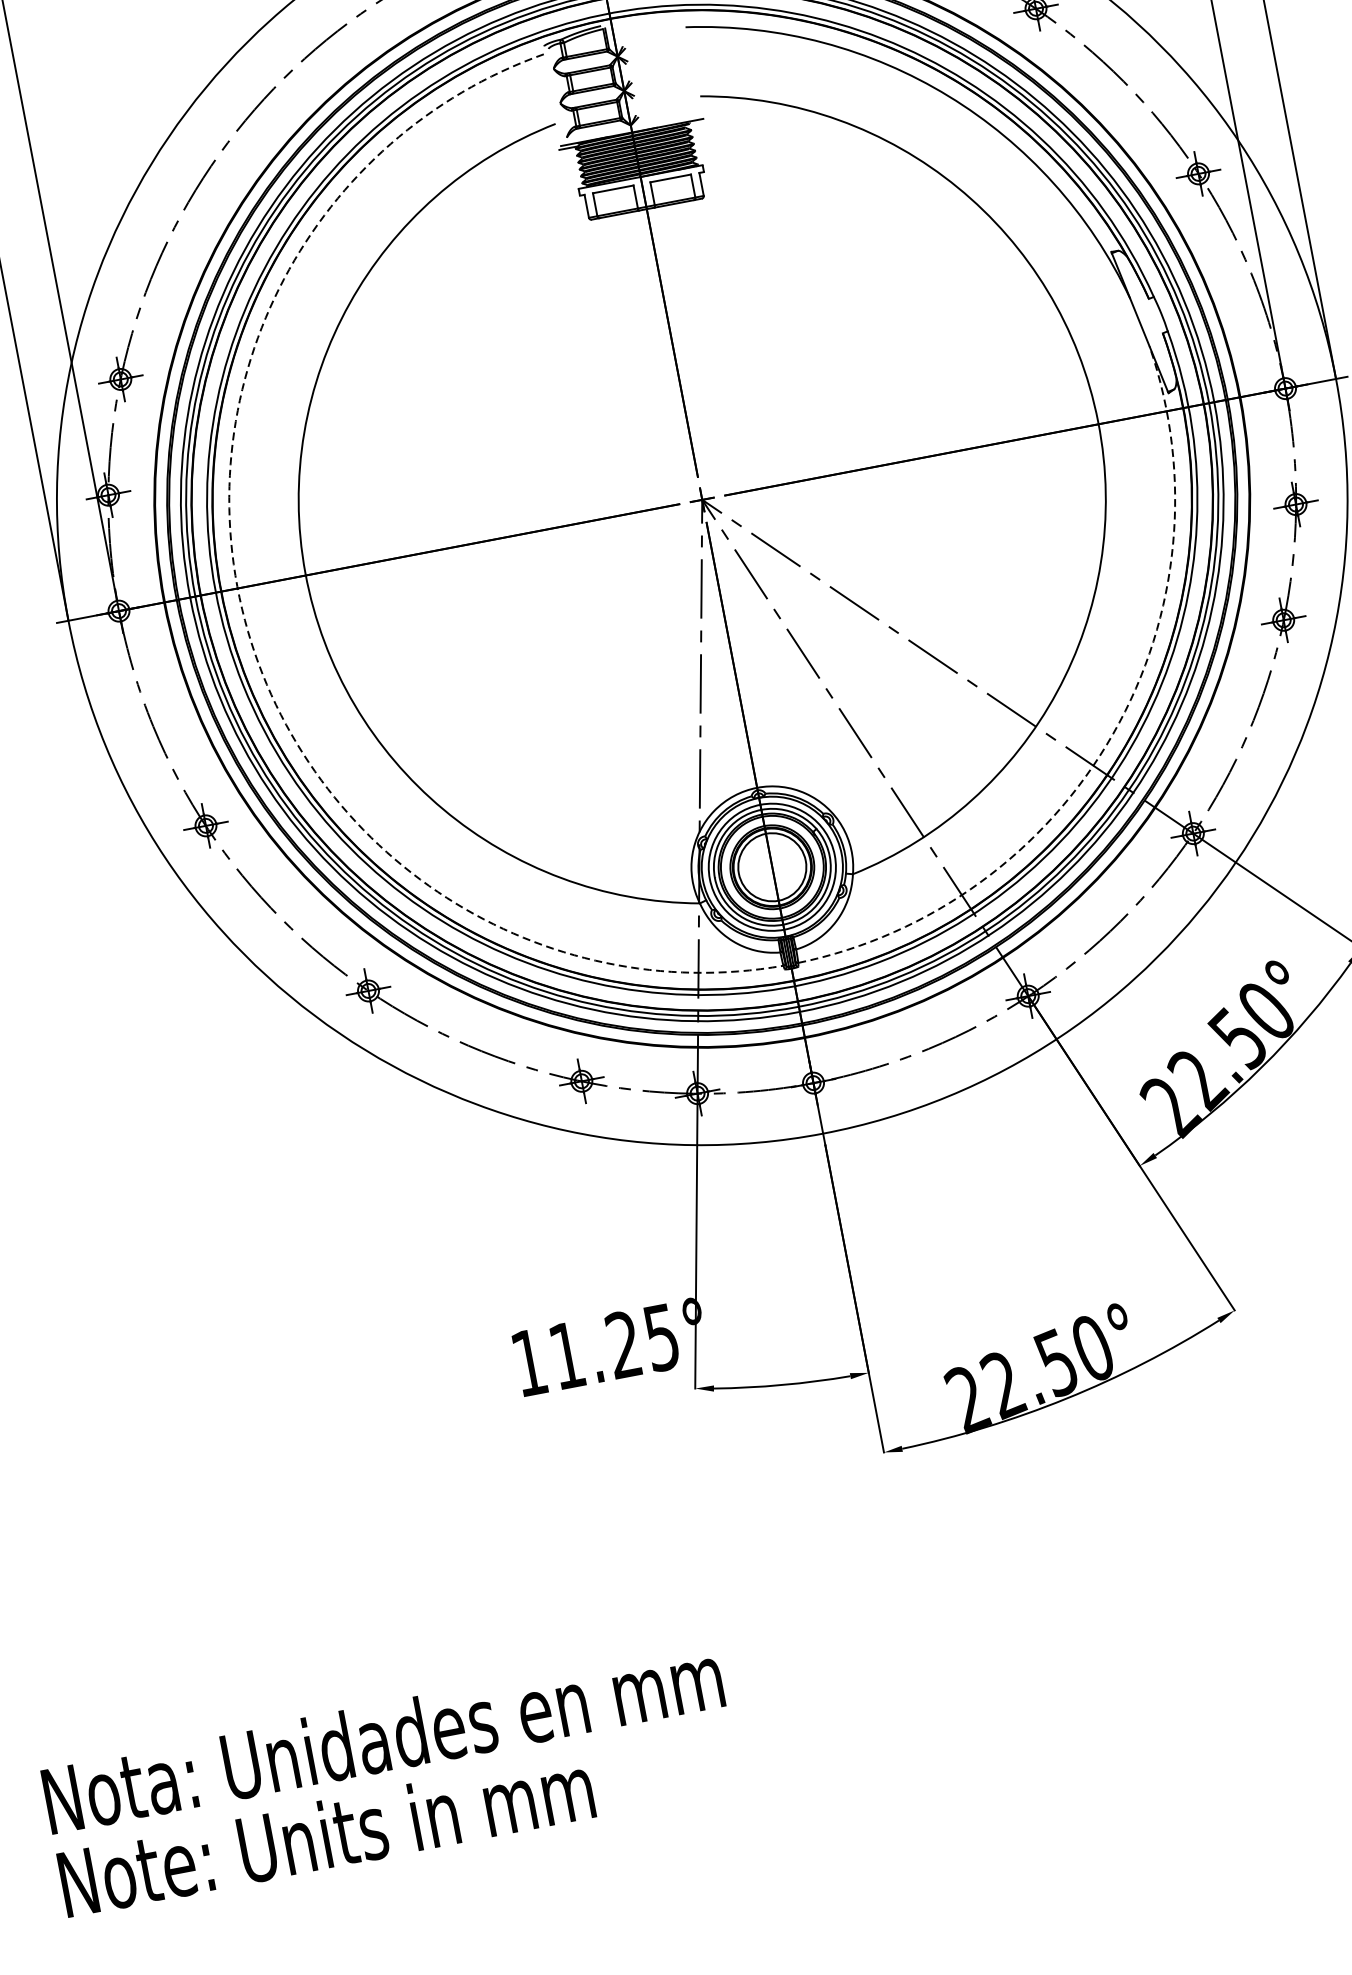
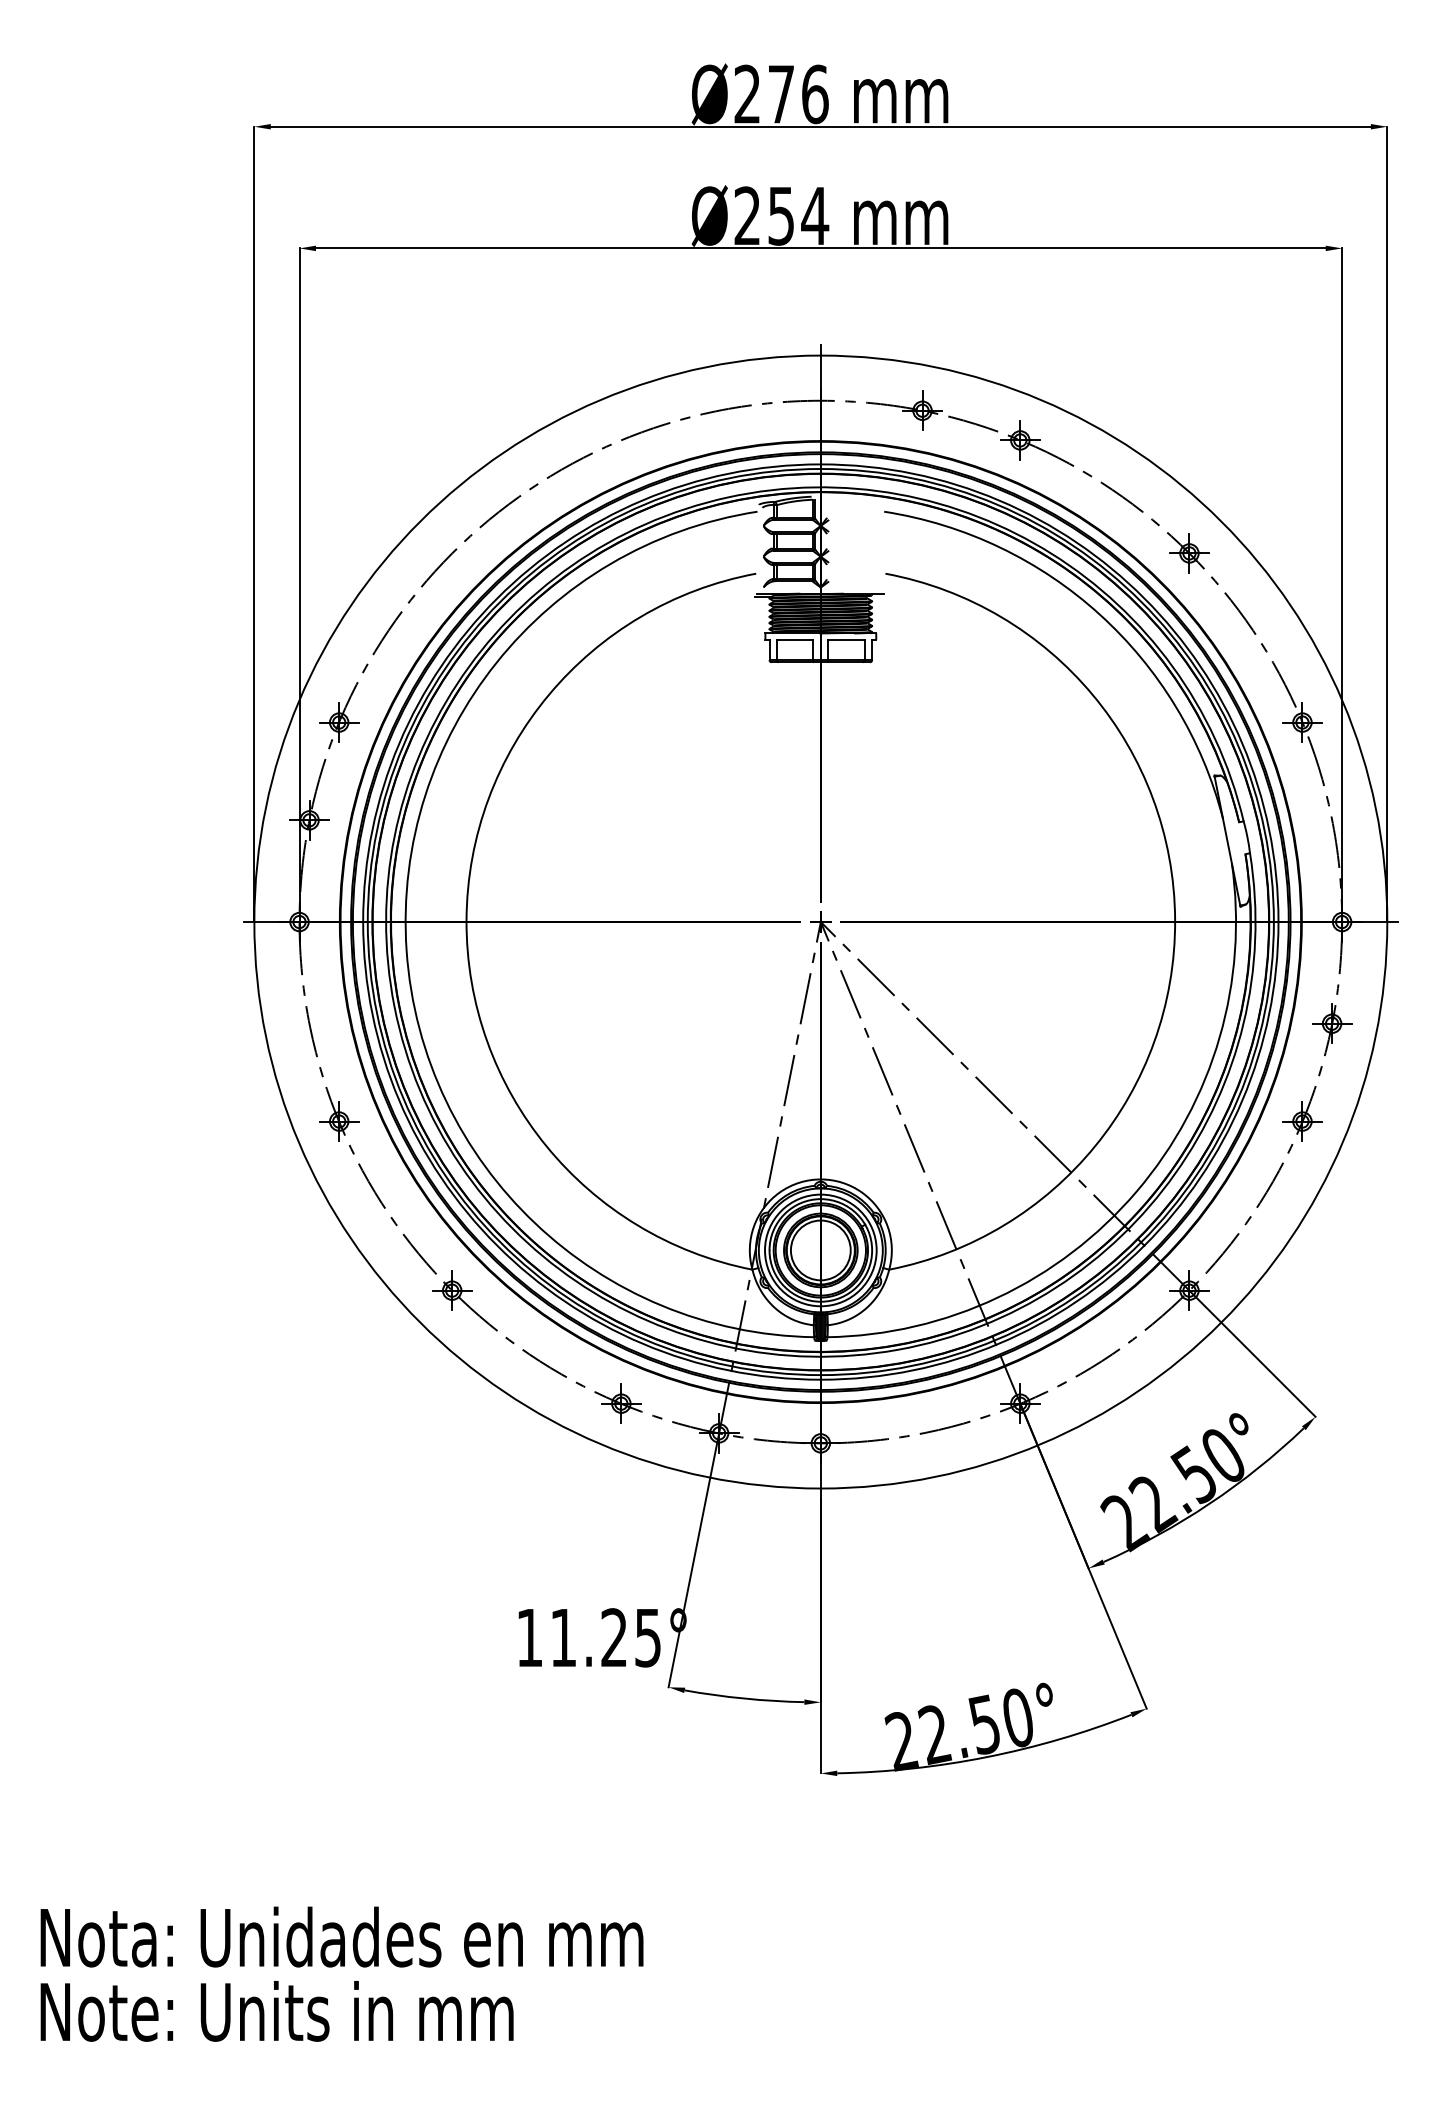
arc: (244, 620) -> (406, 950), dashed -> solid
arc: (1112, 733) -> (1136, 1191), dashed -> solid

